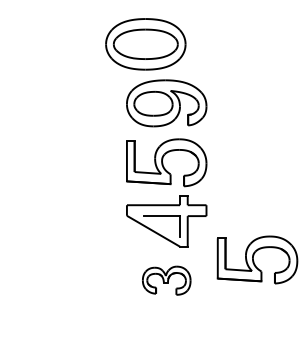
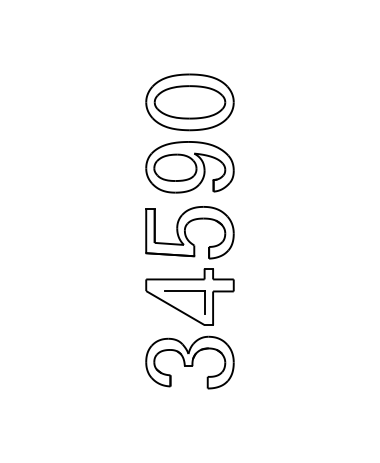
part: (145, 44) -> (189, 102), moved
part: (257, 259) -> (289, 339), removed
part: (166, 280) -> (189, 362), size x1.67

